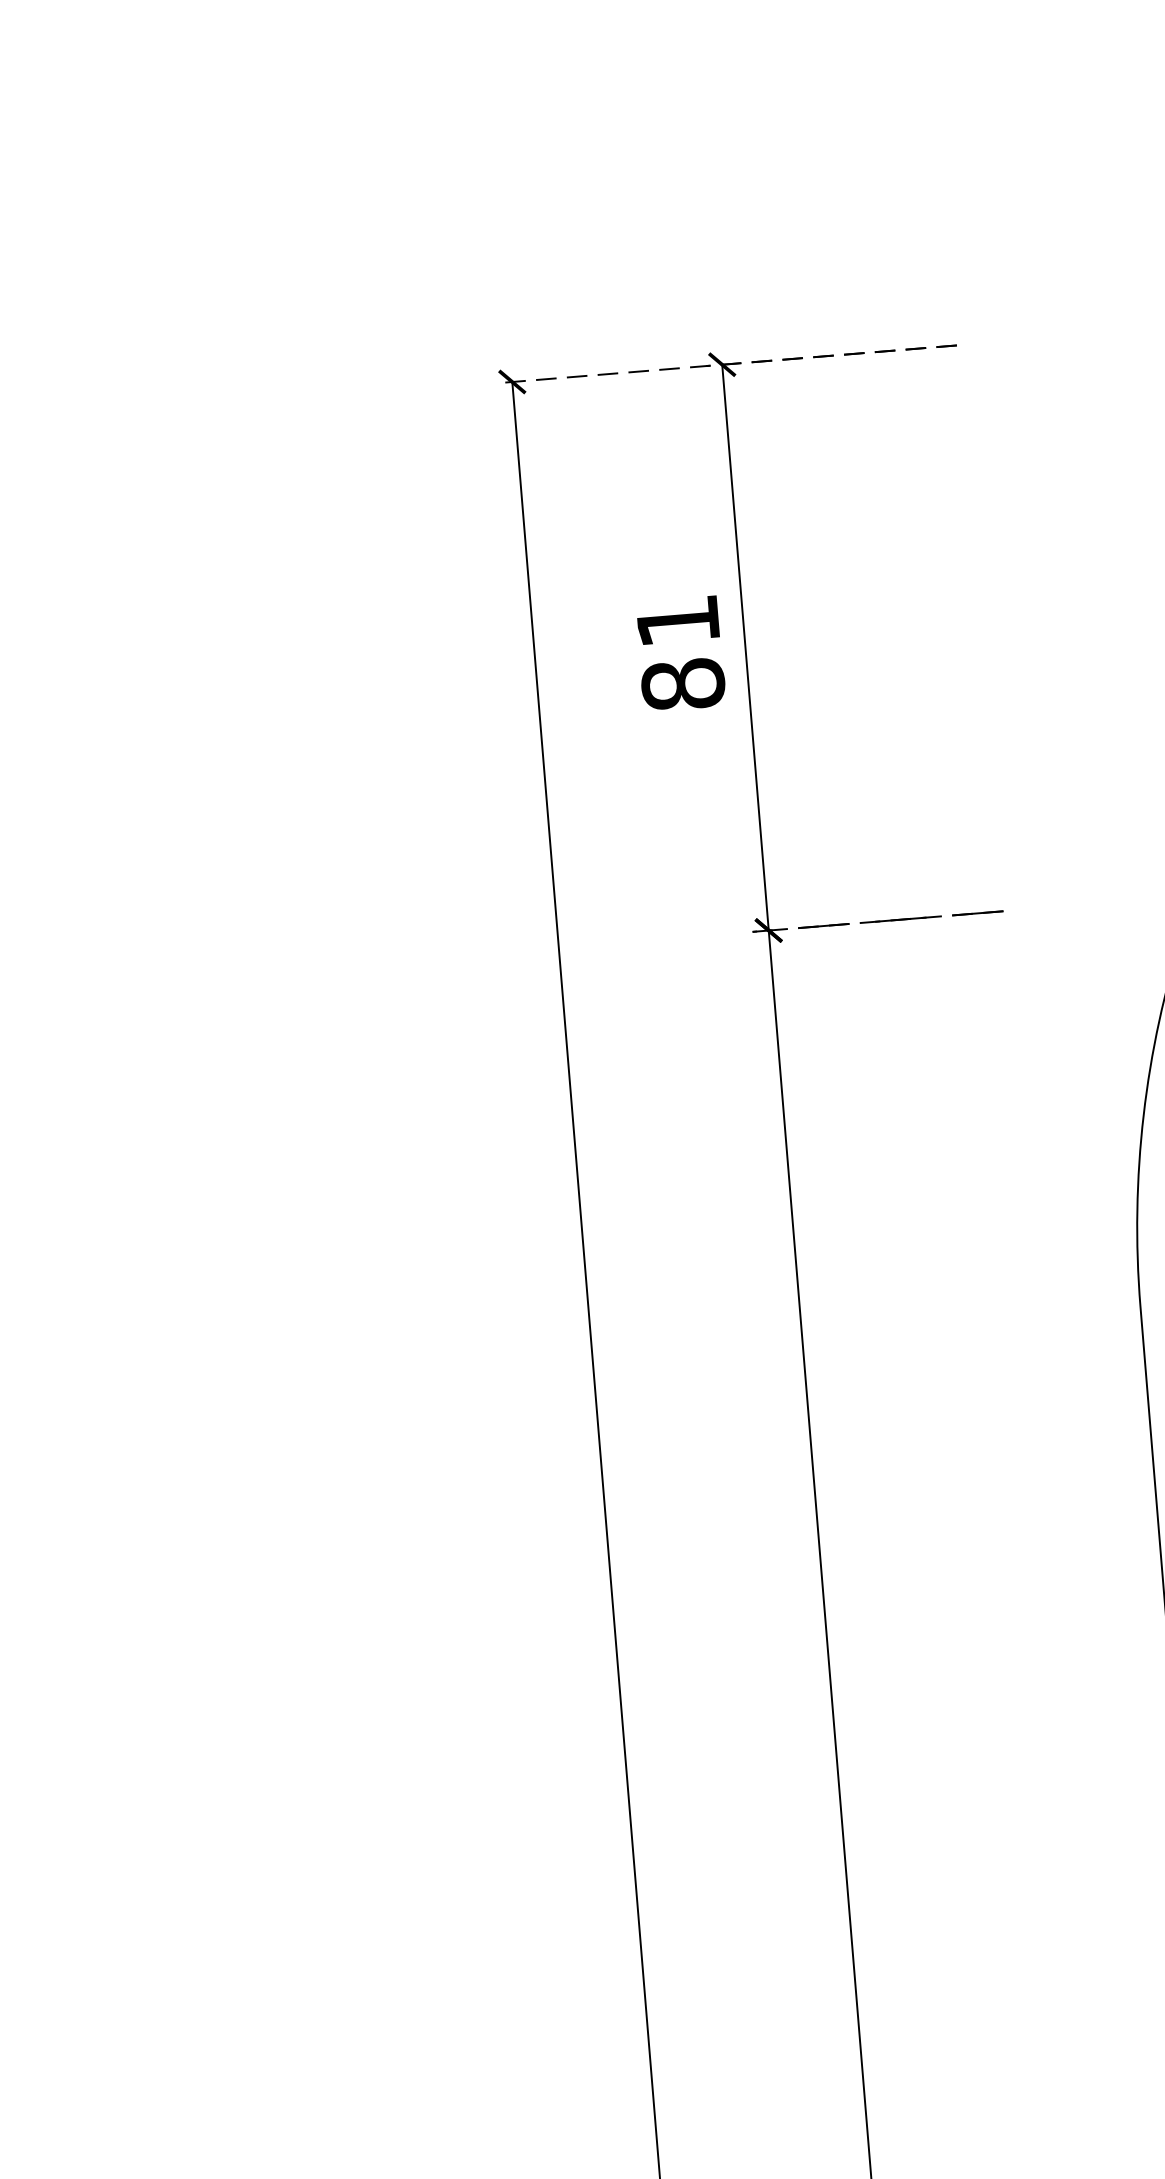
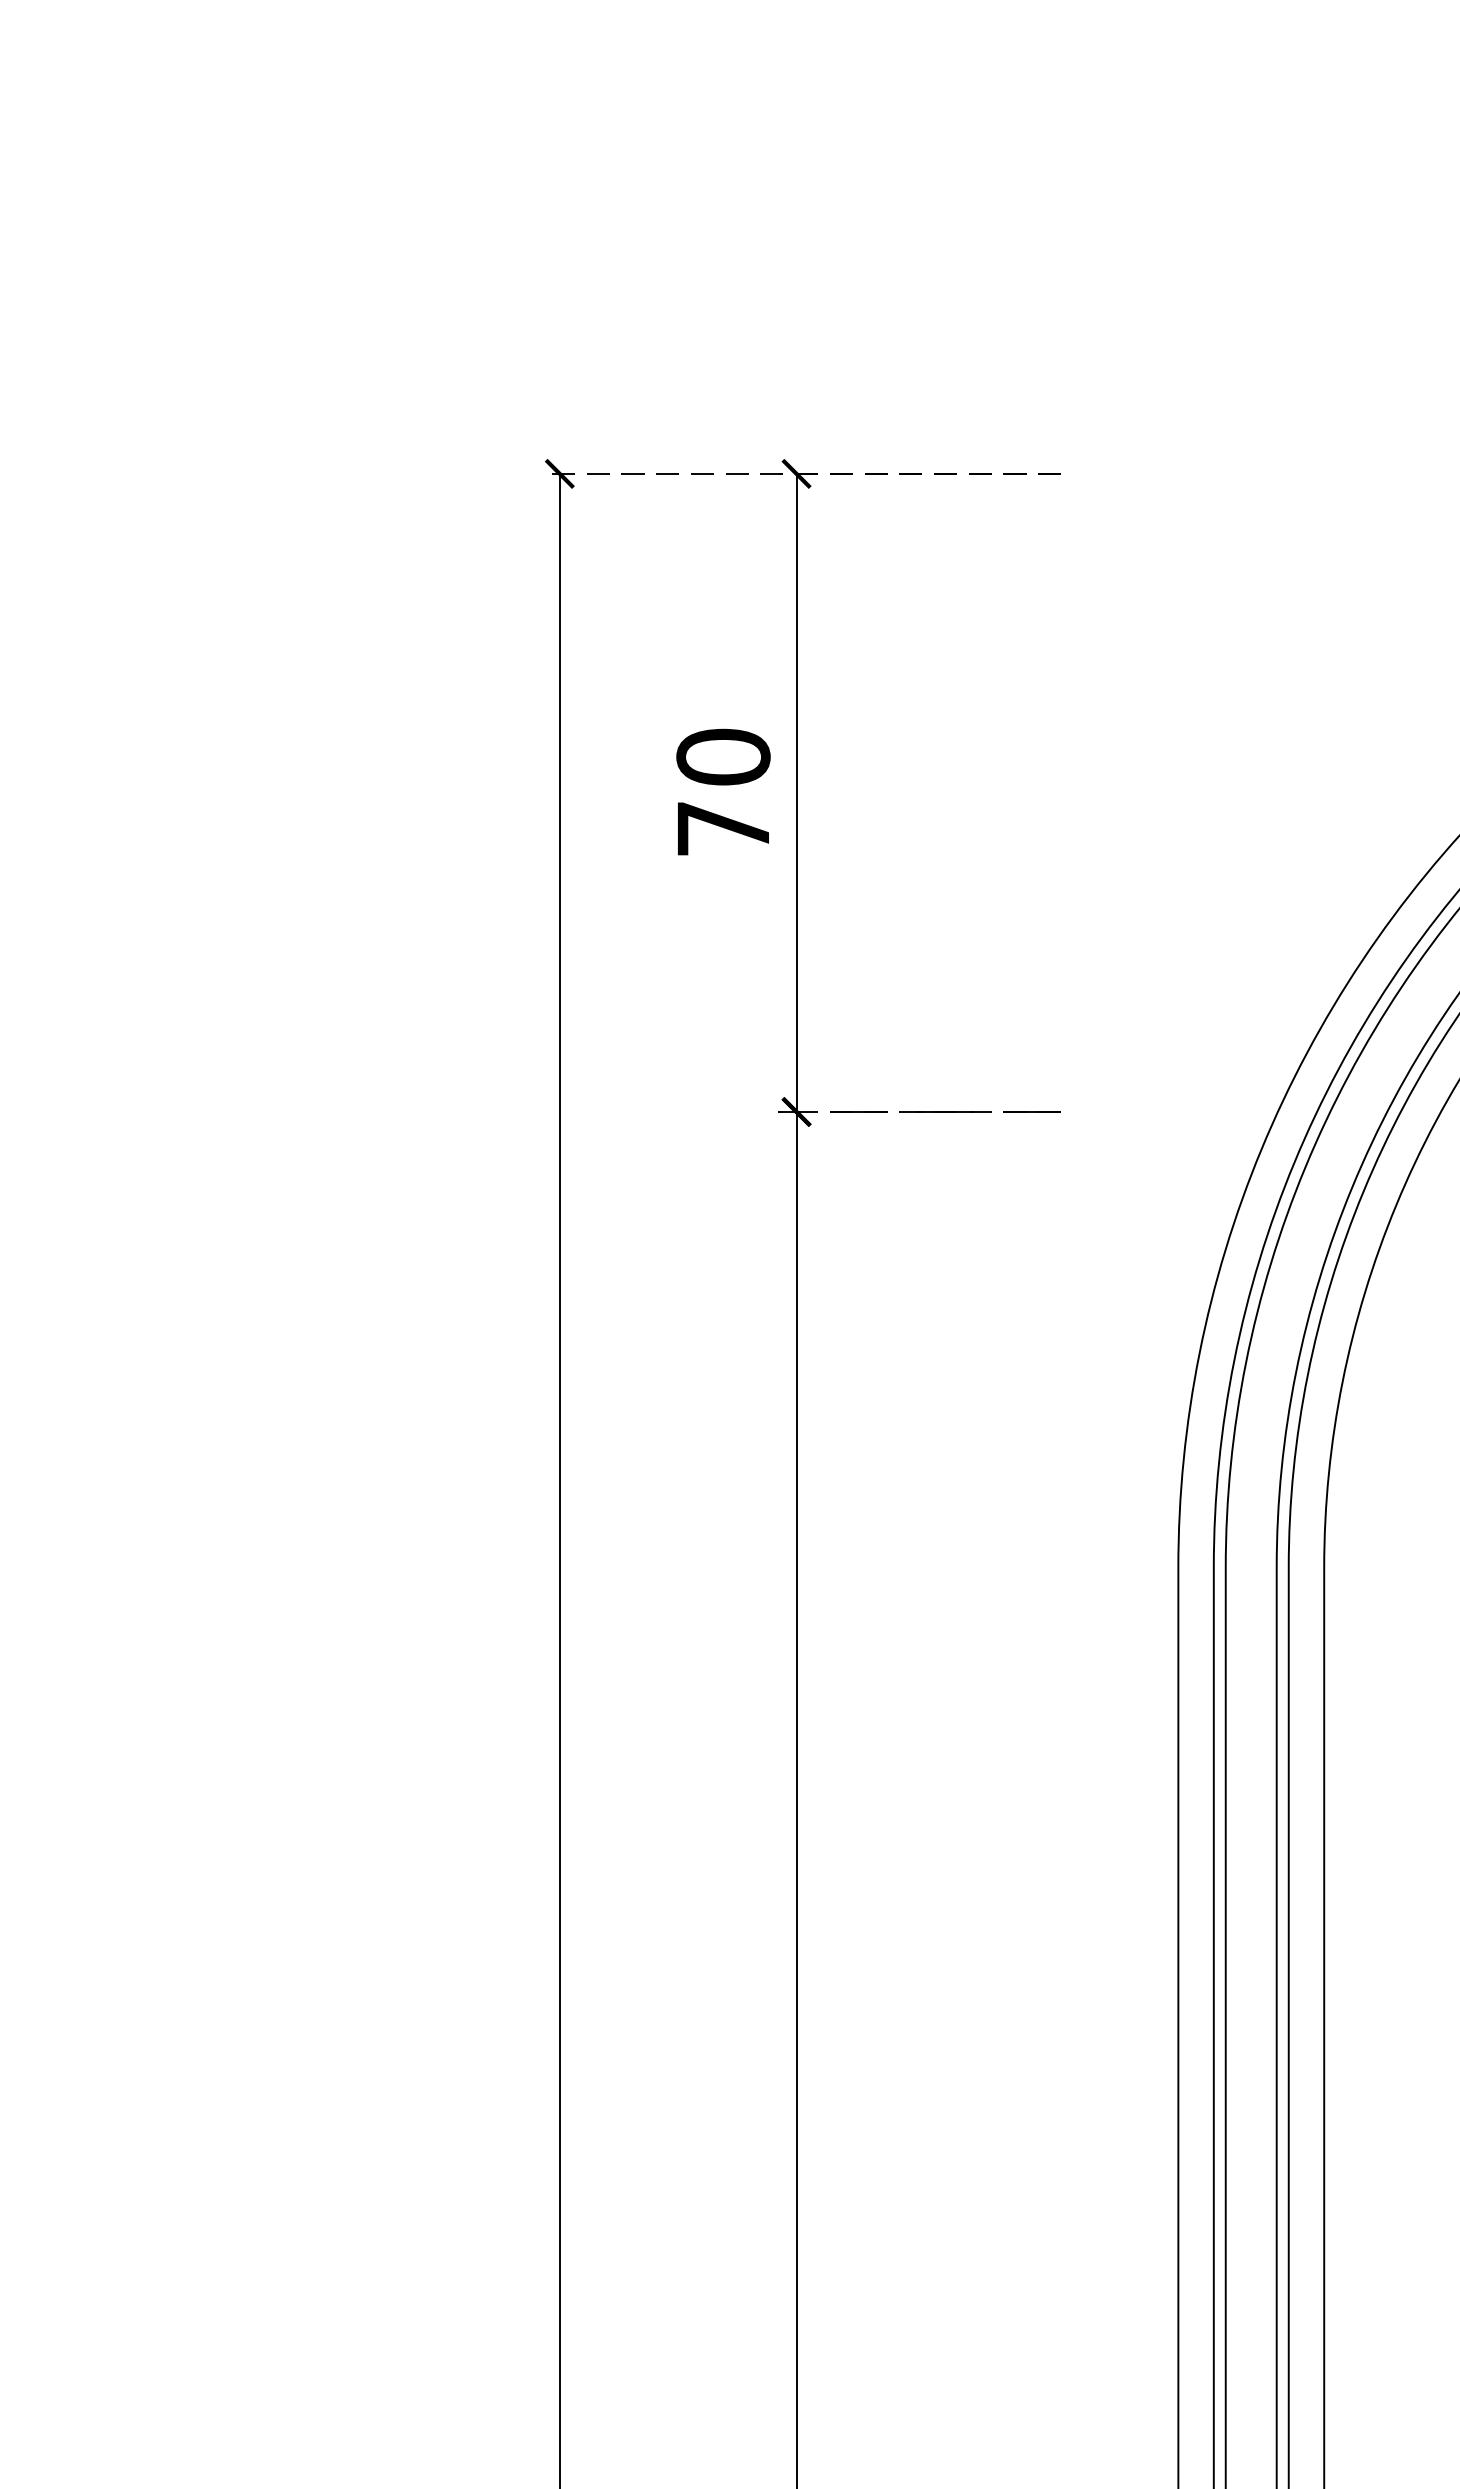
text: (680, 652) -> (723, 792), 81 -> 70

